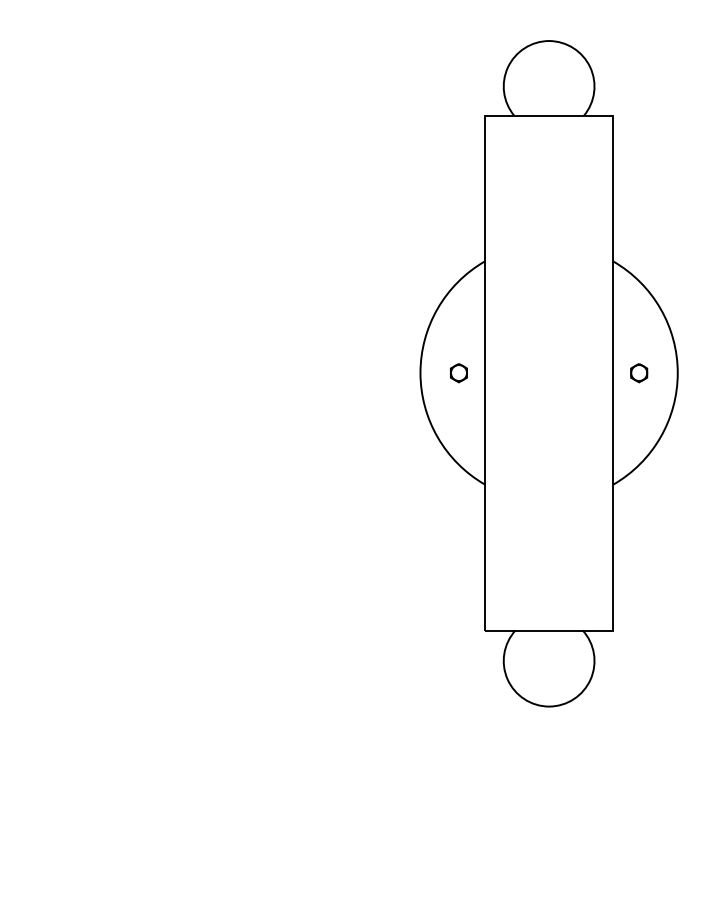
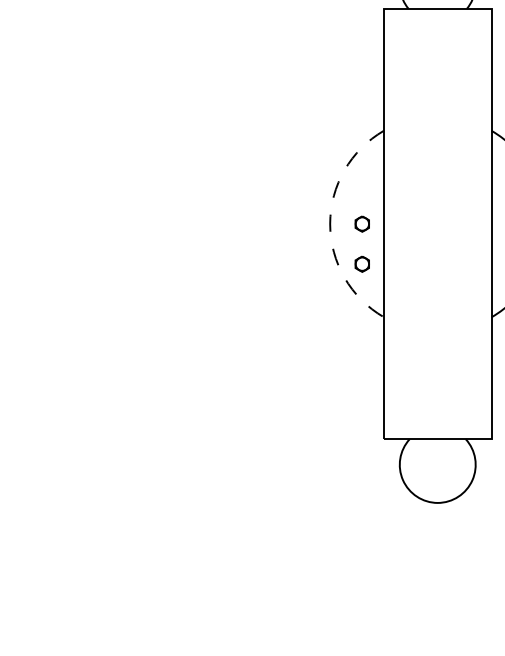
arc: (420, 372) -> (330, 223), solid -> dashed
part: (458, 421) -> (361, 264), added

